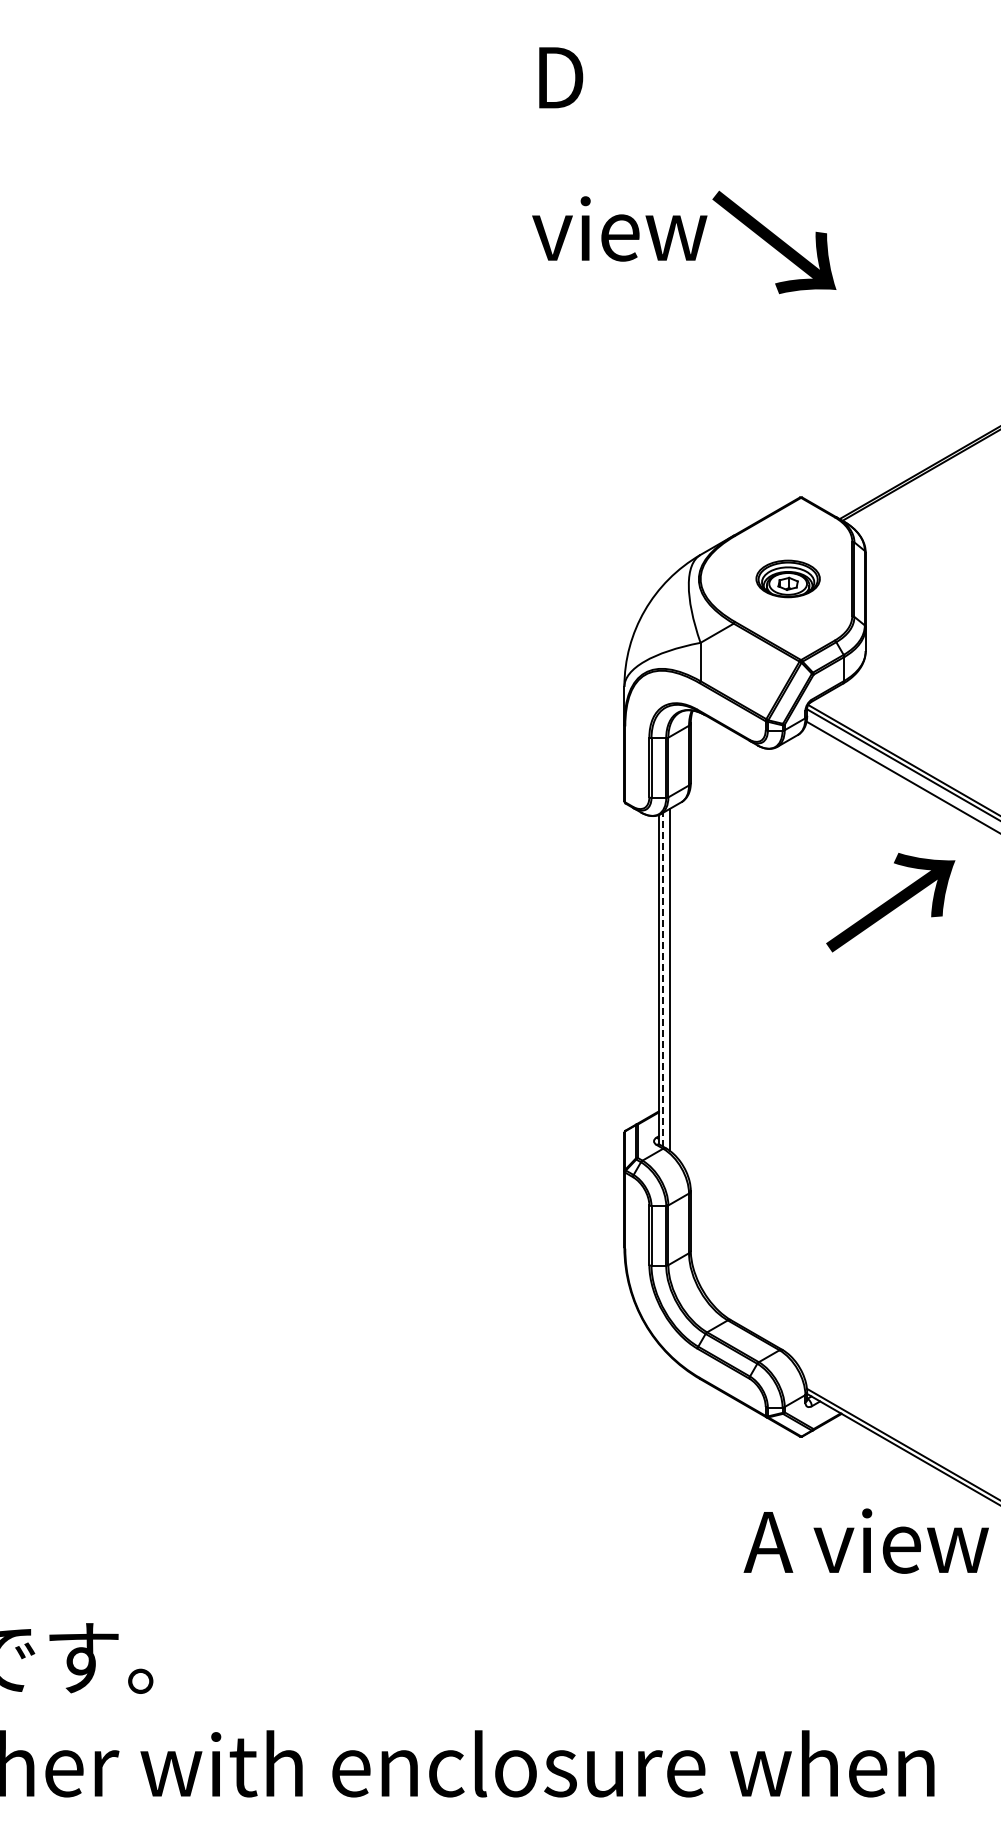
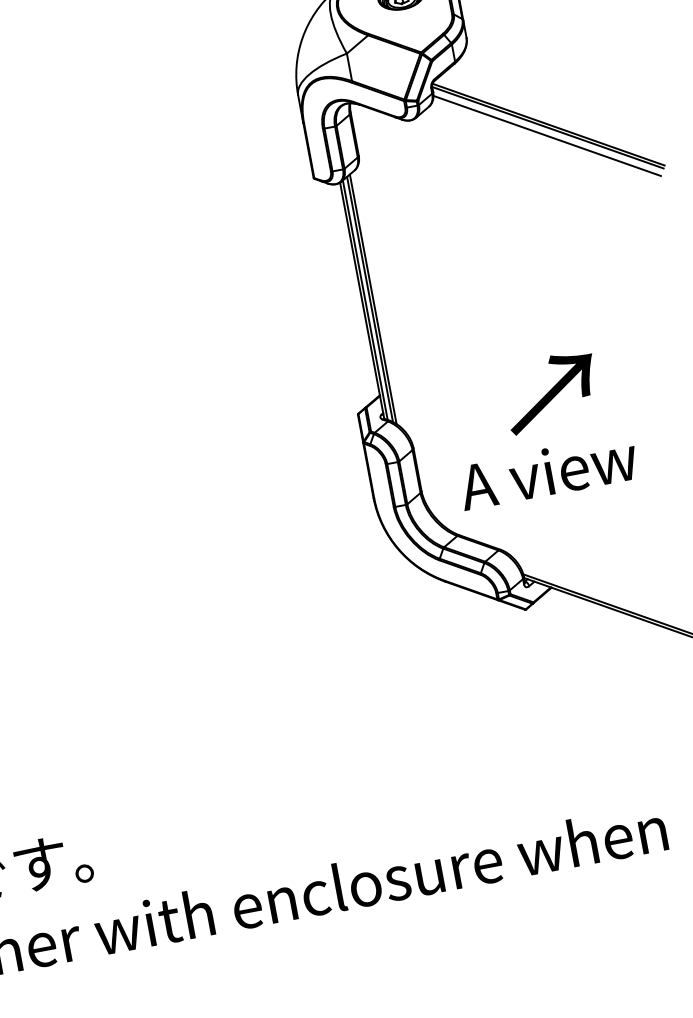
text: (890, 902) -> (551, 392), moved
line: (663, 979) -> (365, 300), dashed -> solid
line: (674, 980) -> (373, 299), added
text: (865, 1540) -> (547, 471), moved

